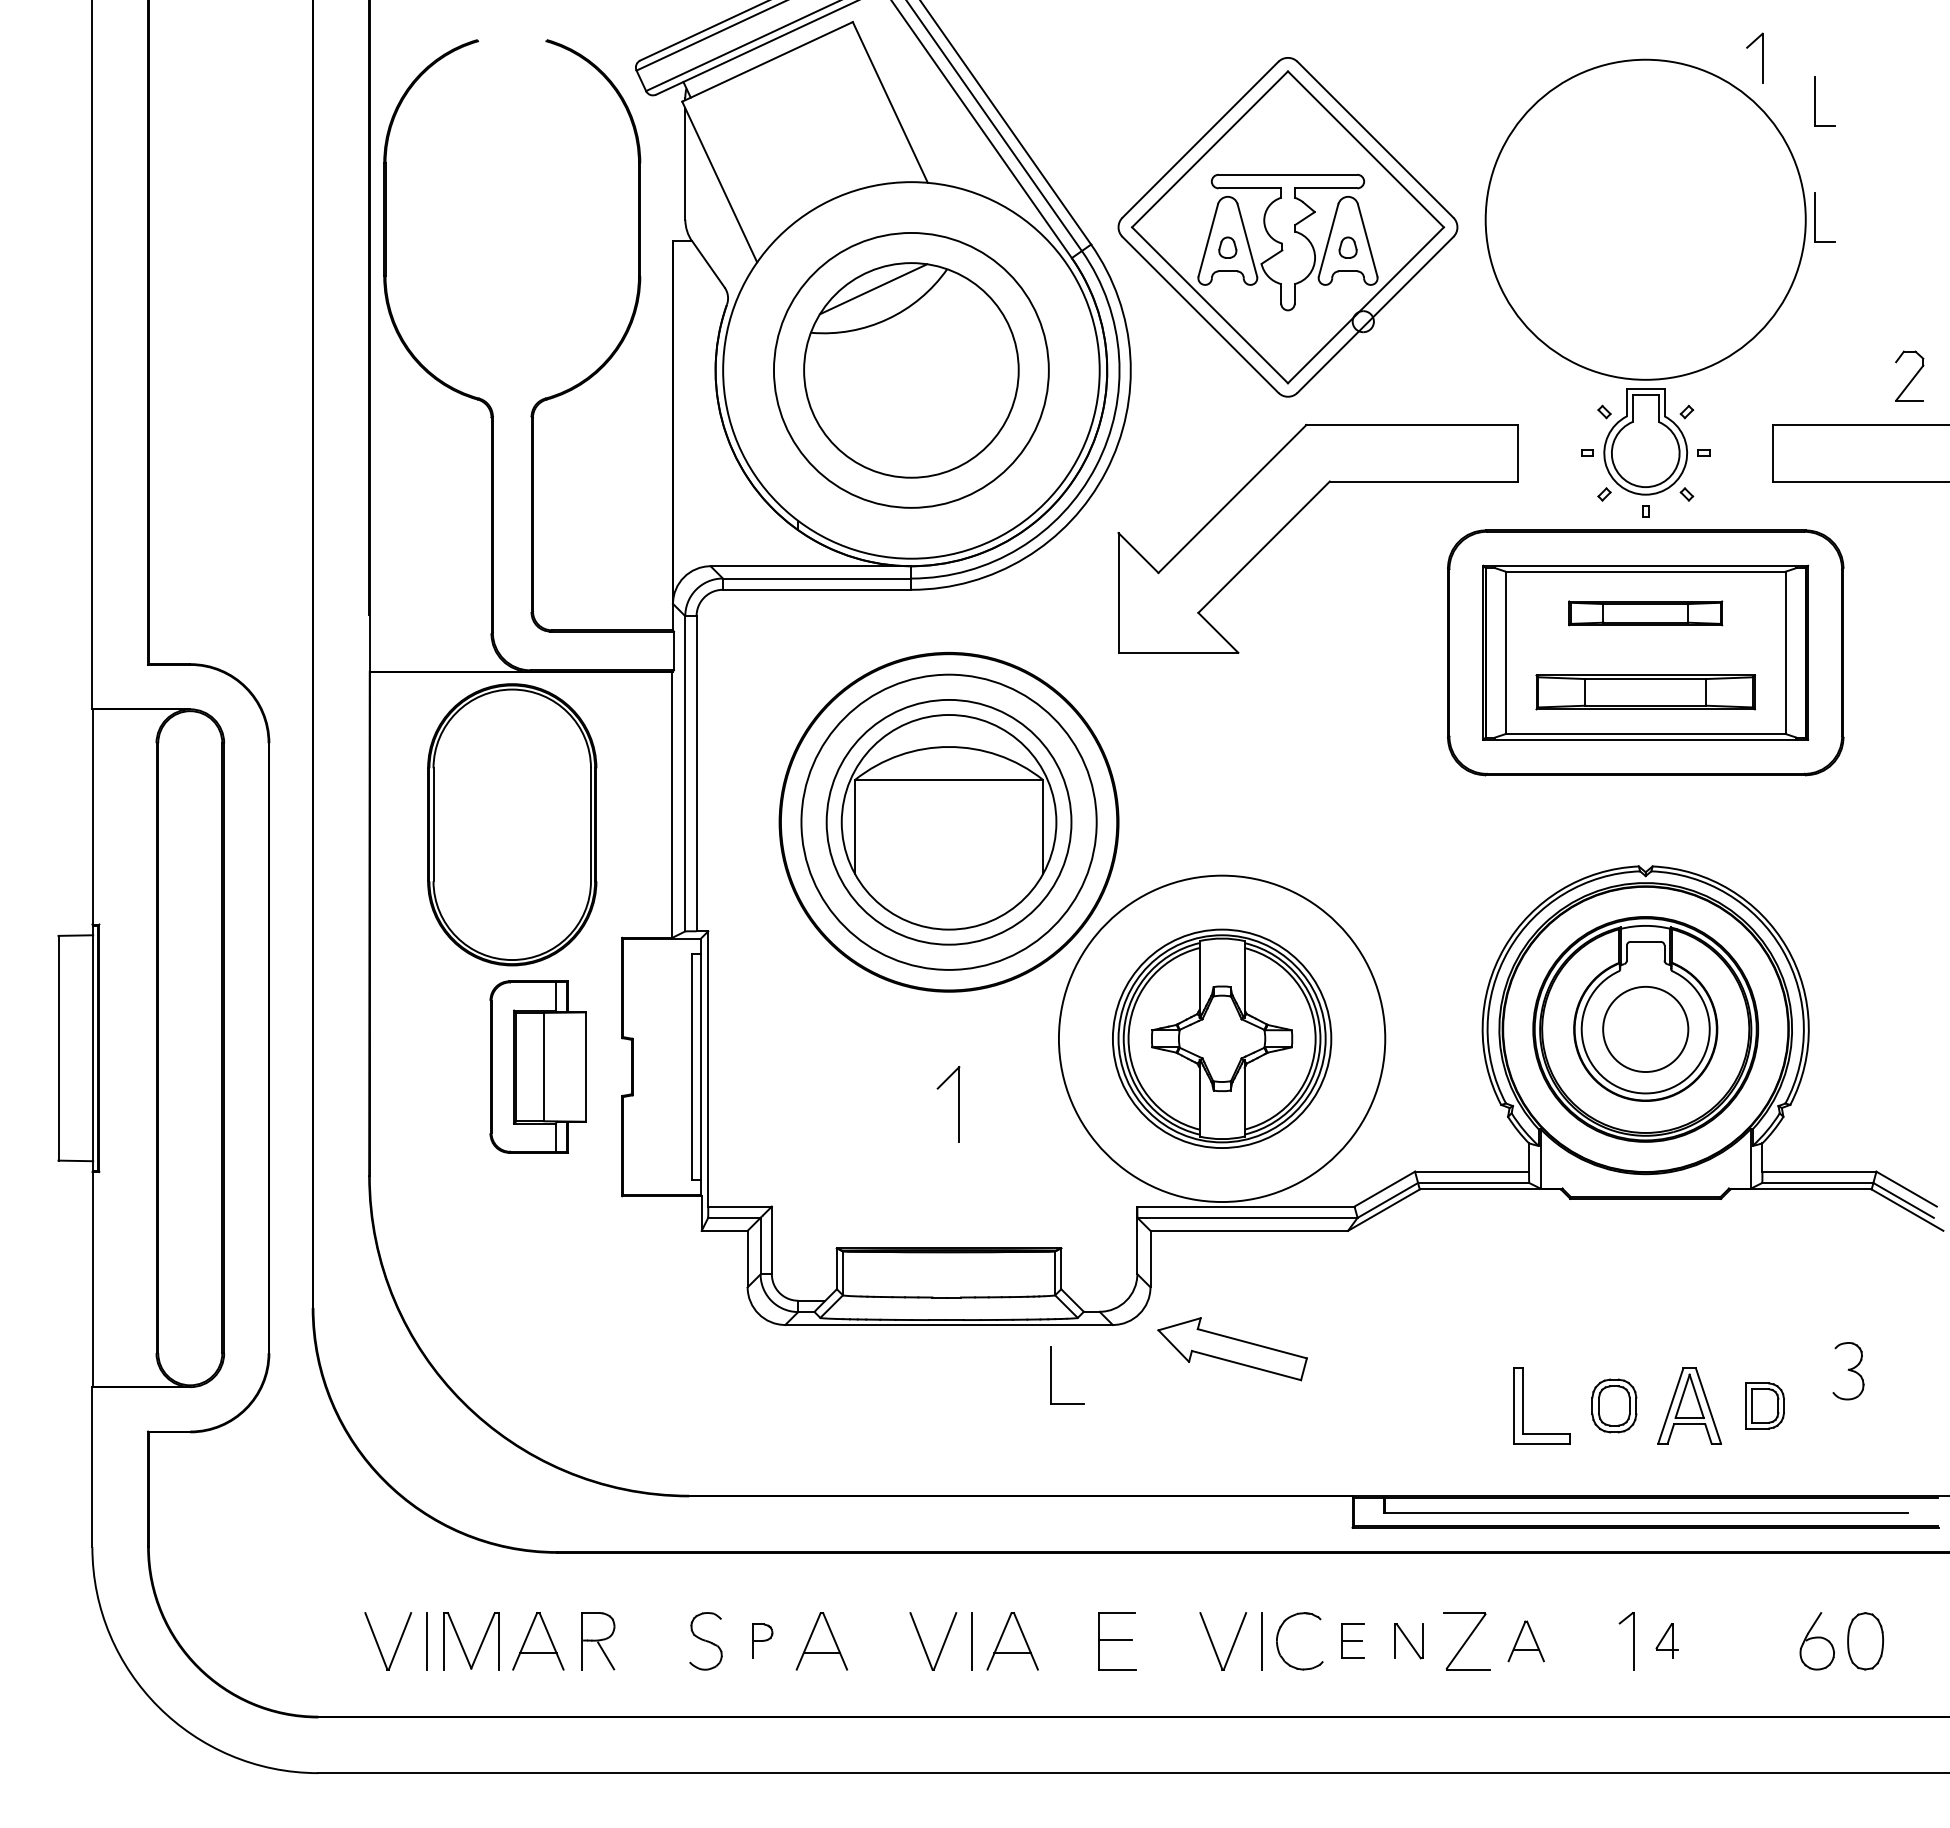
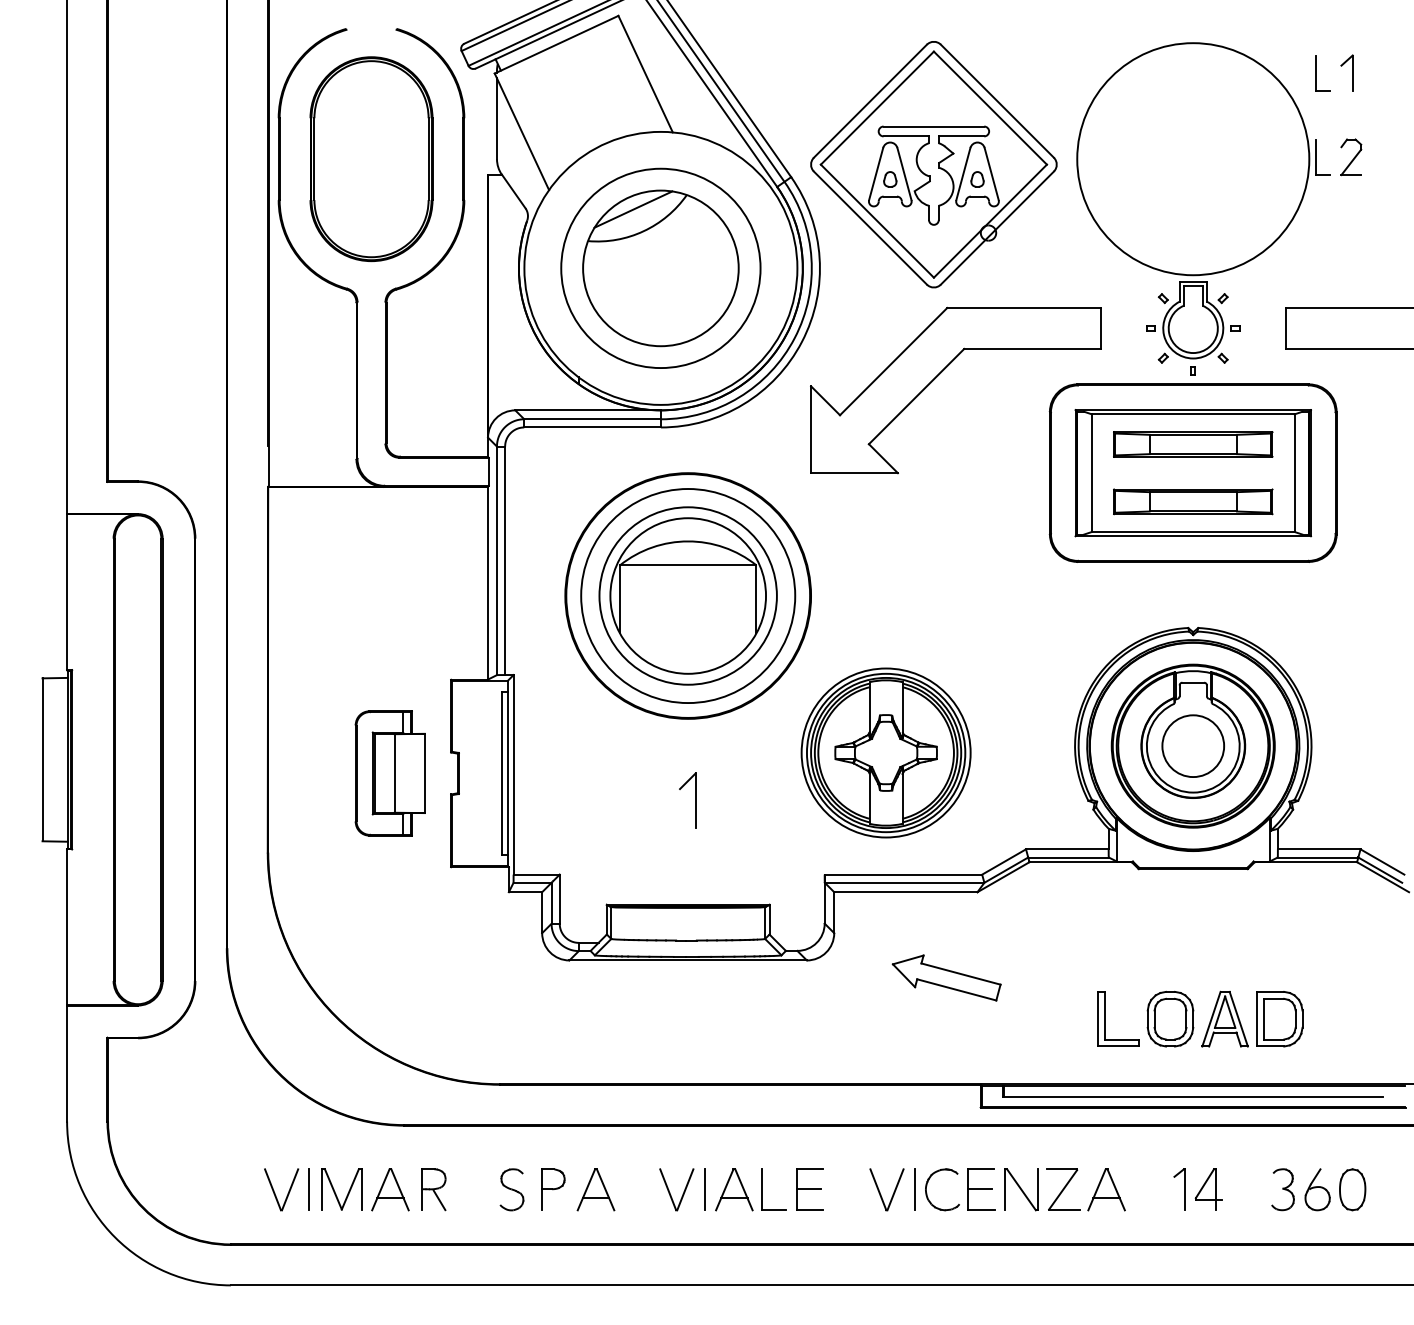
part: (1762, 57) -> (1352, 72), moved
part: (1909, 375) -> (1351, 156), moved
part: (1645, 613) -> (1193, 444), size x1.43
part: (512, 824) -> (371, 158), moved
circle: (1221, 1038) -> (885, 752), size x0.71
part: (1232, 1349) -> (946, 978), moved
part: (1848, 1371) -> (1283, 1189), moved
part: (1051, 1375) -> (762, 1189), moved
part: (1614, 1405) -> (1170, 1018), size x1.43
part: (1765, 1405) -> (1280, 1018), size x1.67
part: (762, 1641) -> (552, 1189), size x1.67
part: (1353, 1641) -> (981, 1189), size x1.67
part: (1408, 1641) -> (1021, 1189), size x1.67
part: (1526, 1641) -> (1106, 1189), size x1.43
part: (1667, 1641) -> (1209, 1189), size x1.67

